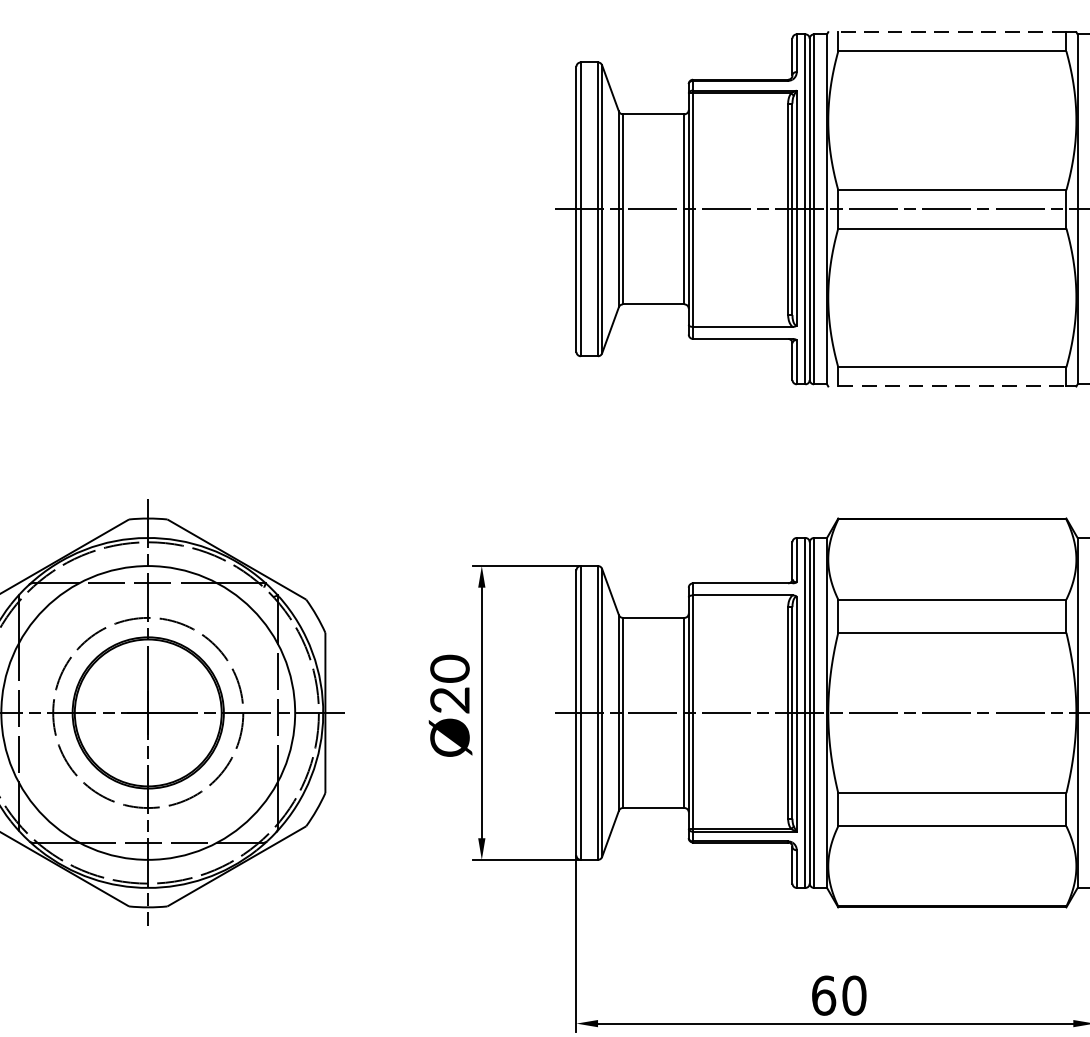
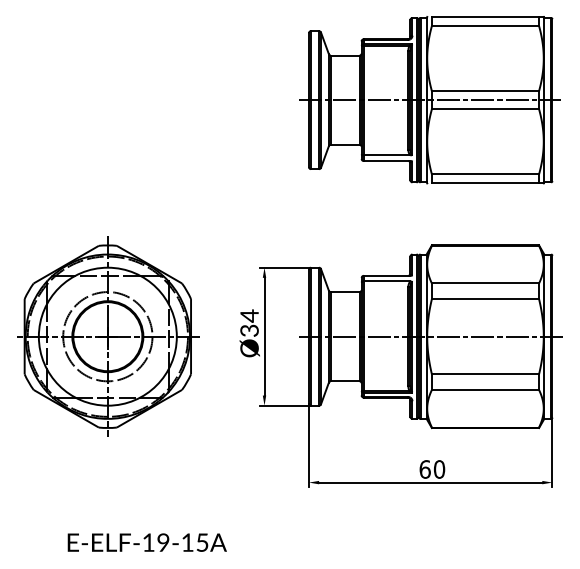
line: (952, 31) -> (485, 16), dashed -> solid
line: (952, 386) -> (485, 183), dashed -> solid
text: (449, 682) -> (249, 322), Ø20 -> Ø34

